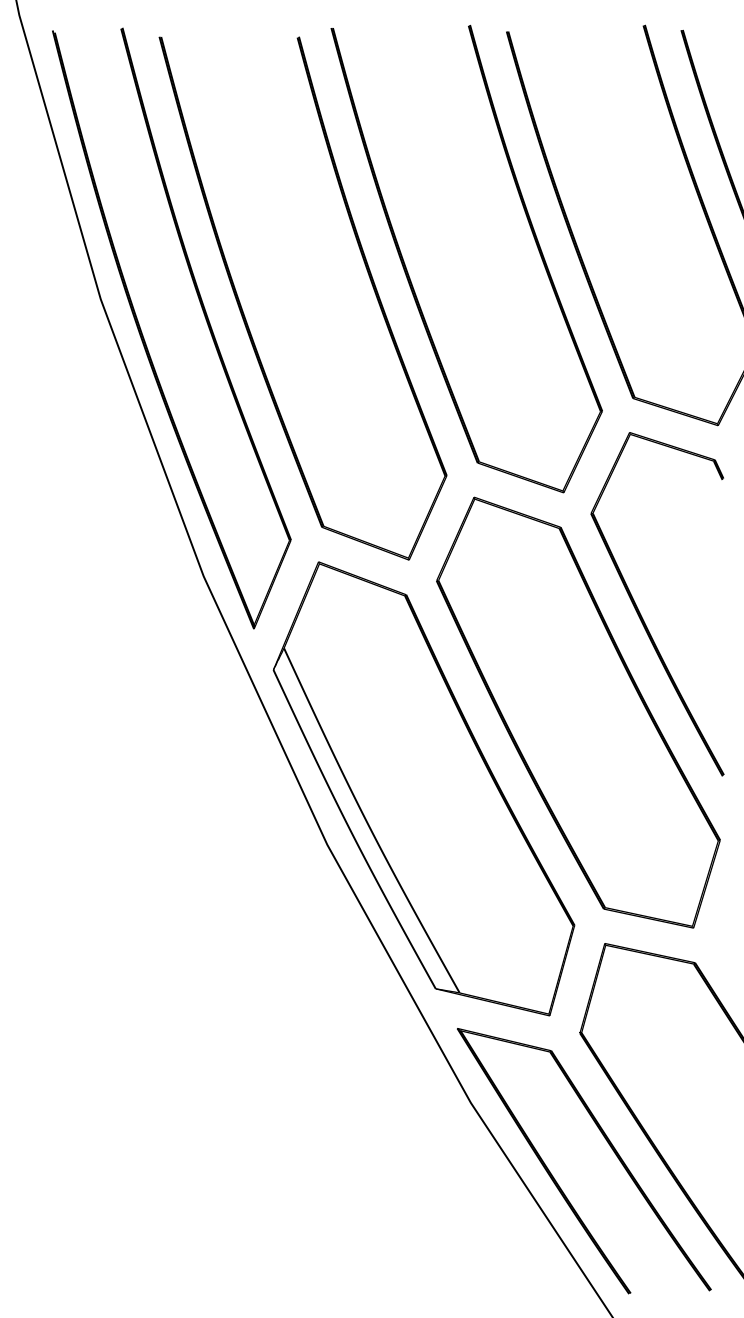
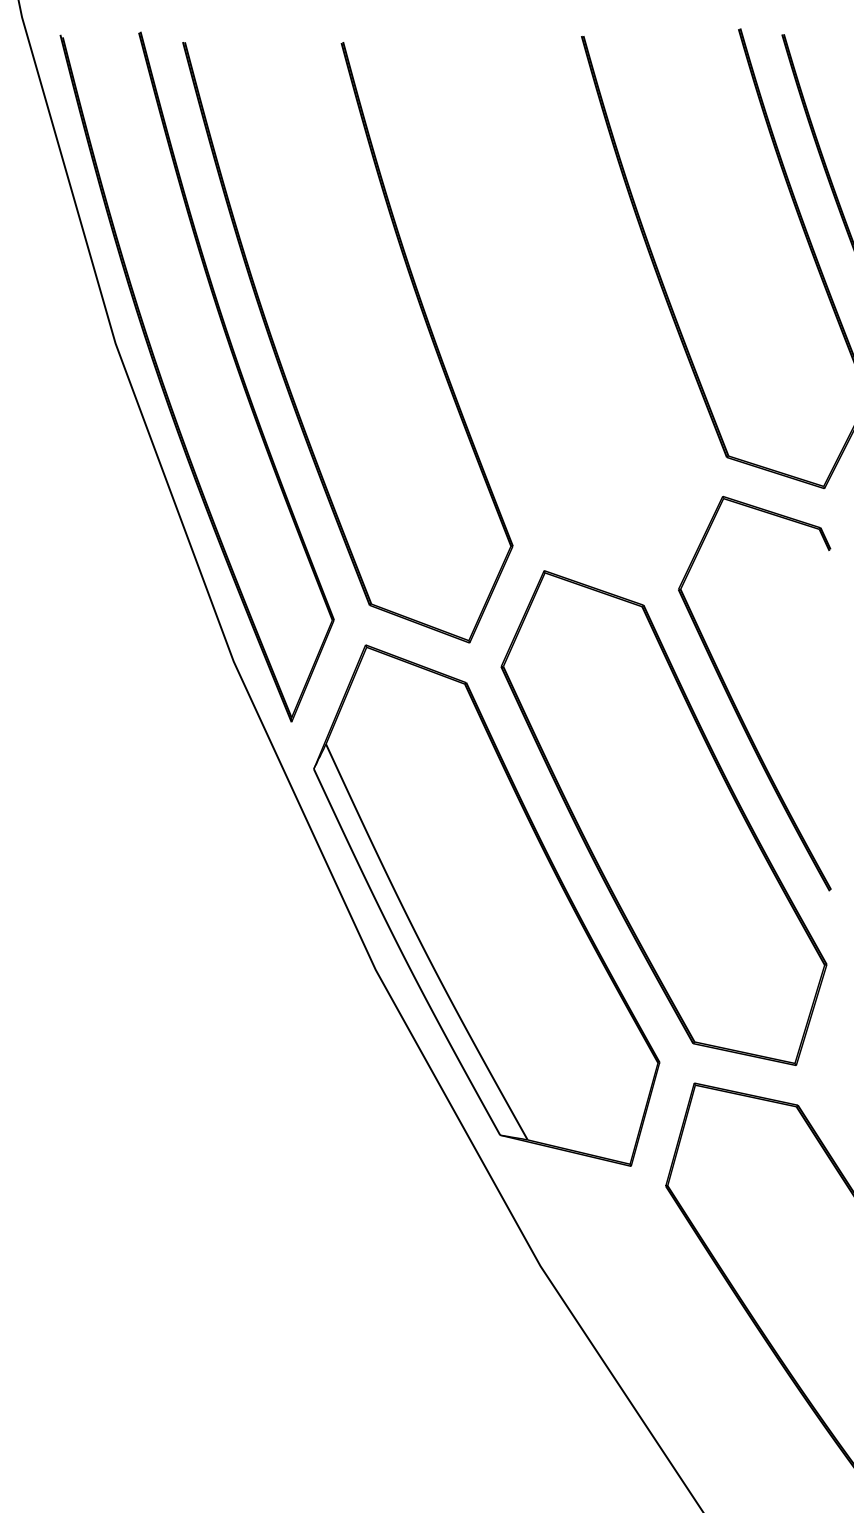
part: (411, 280) -> (472, 321), removed
part: (608, 1144) -> (698, 1313), removed

